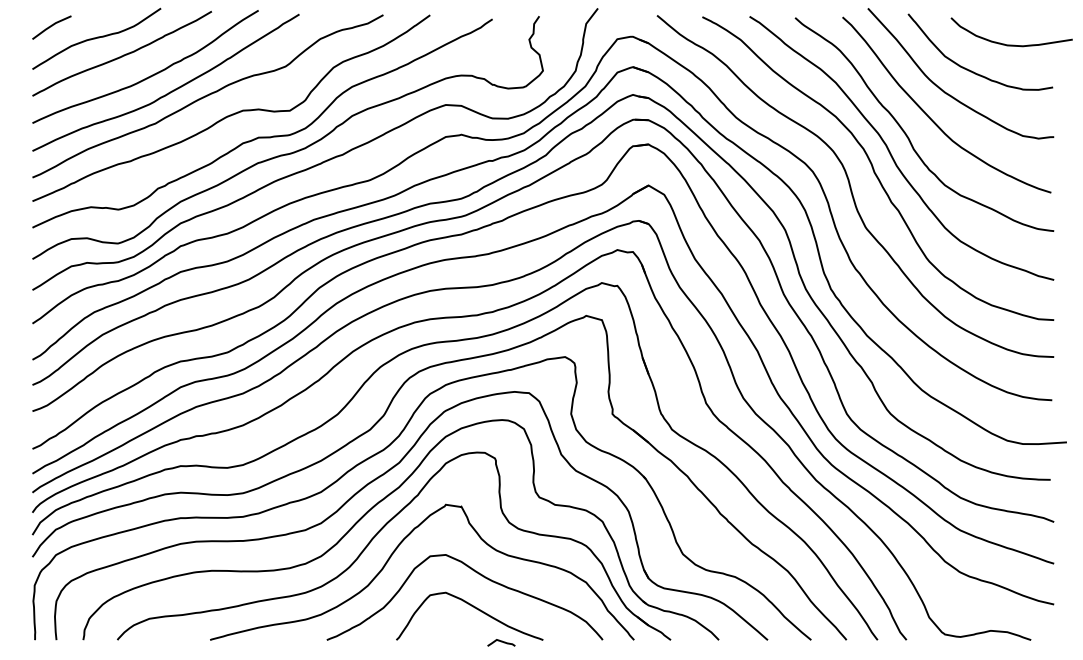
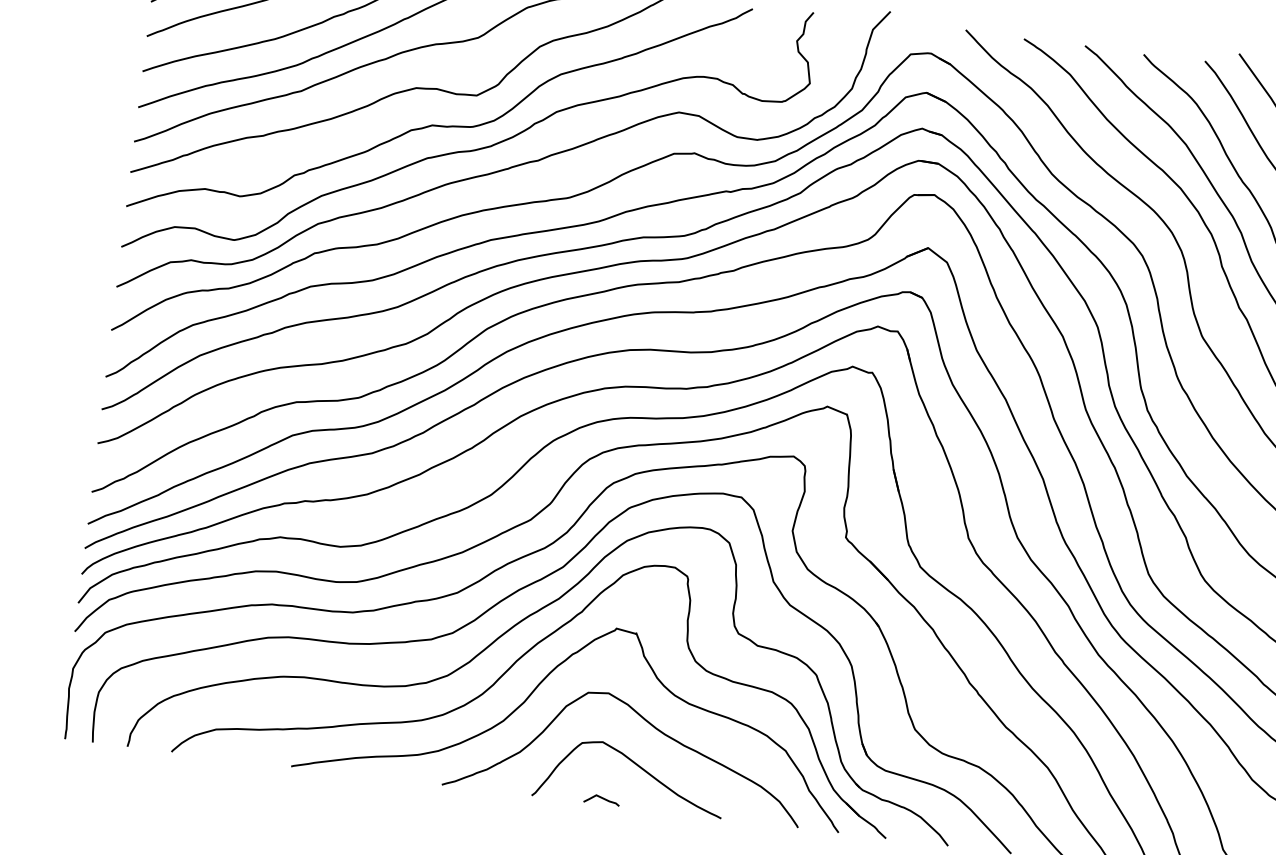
curve: (501, 642) -> (602, 799), moved

